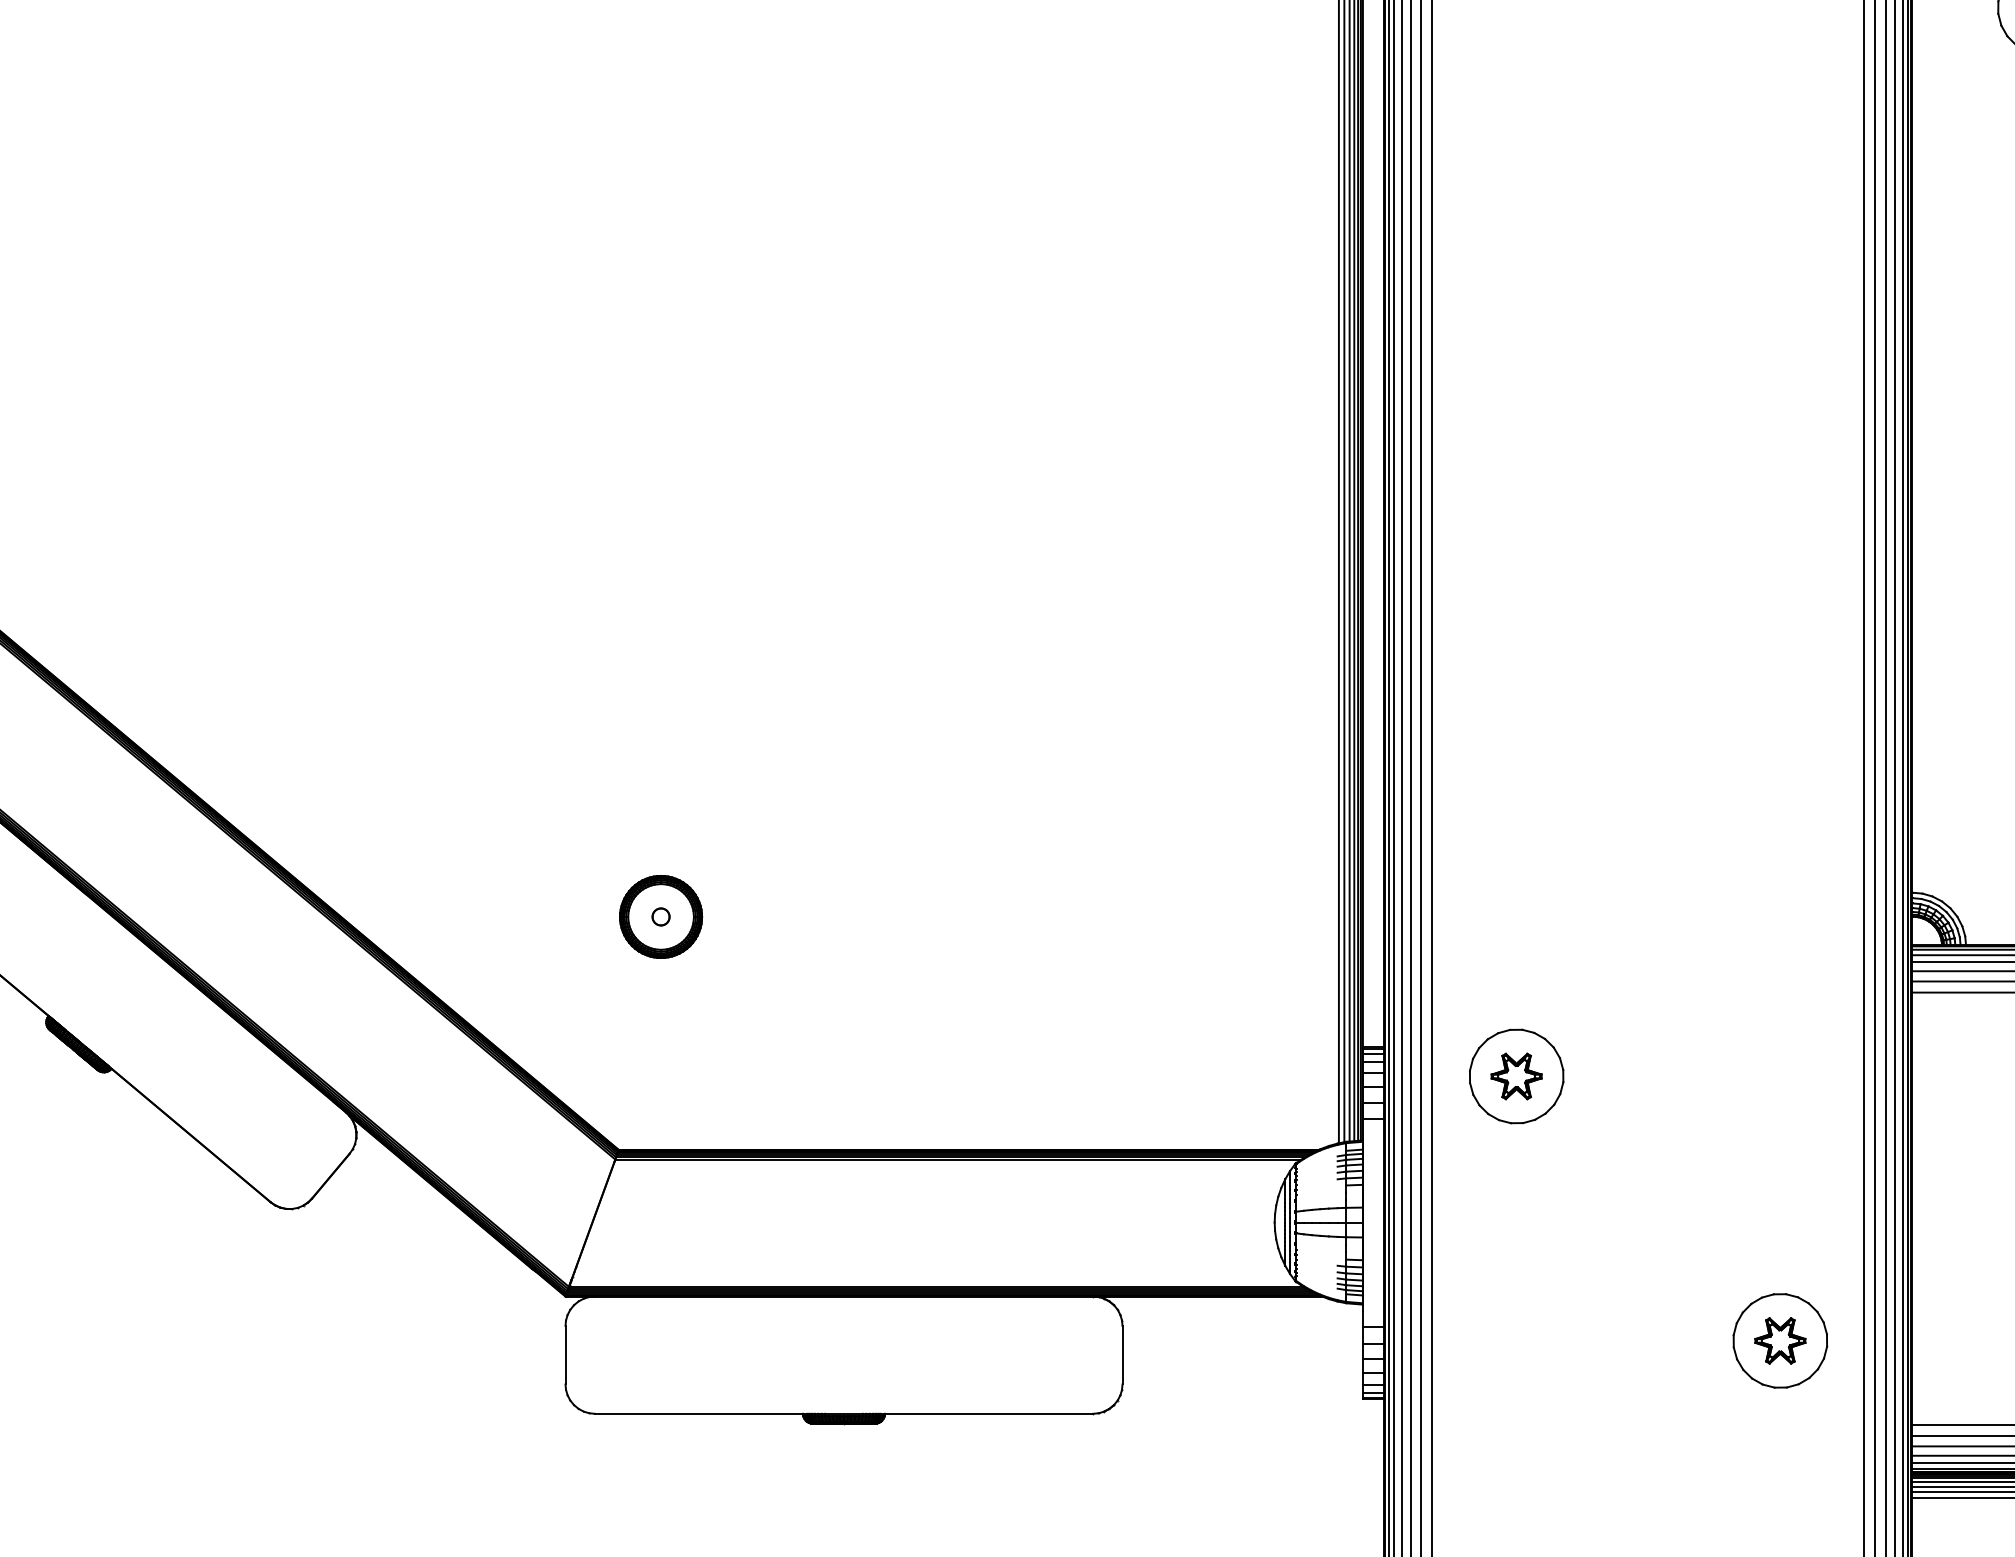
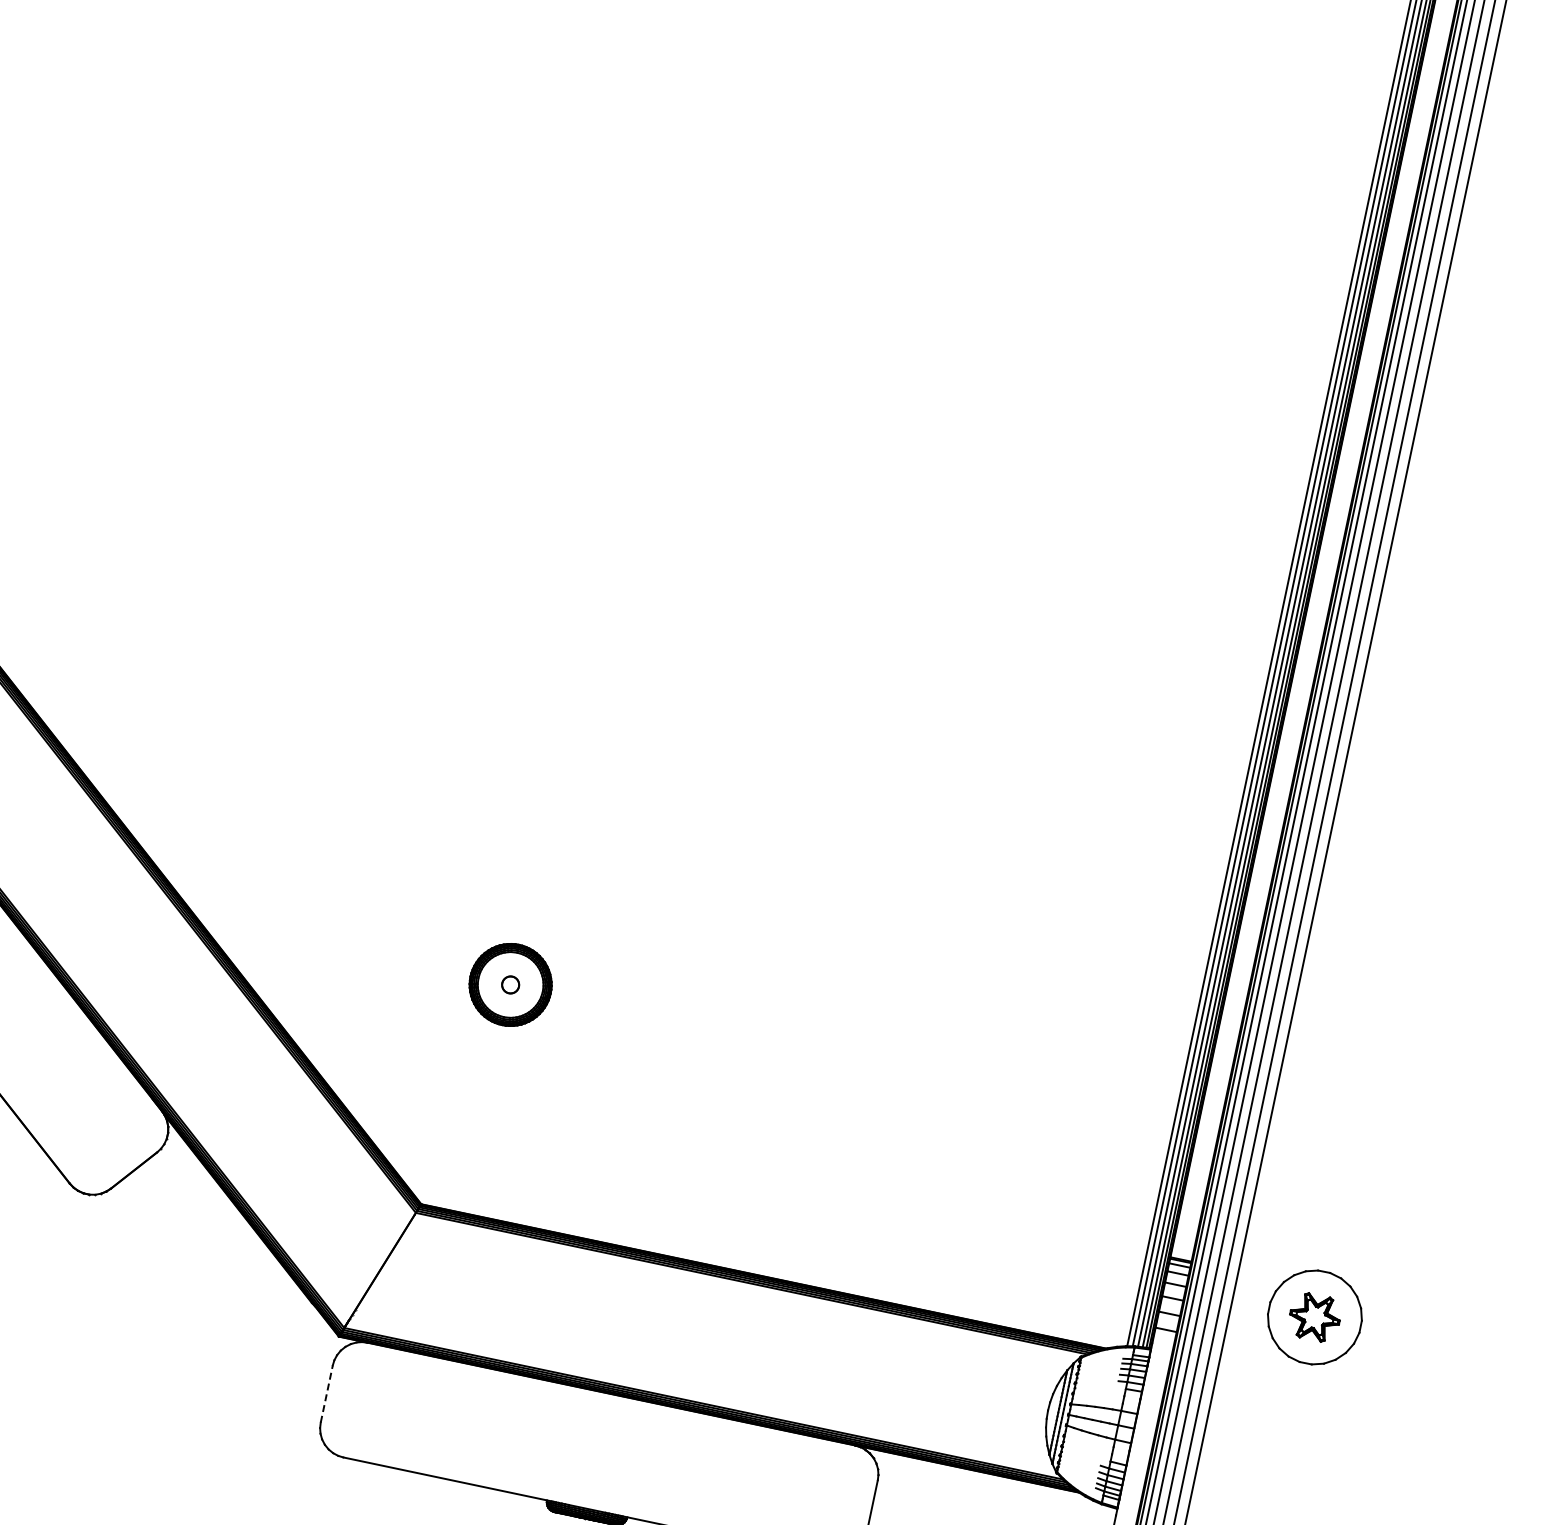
line: (565, 1354) -> (326, 1393), solid -> dashed

